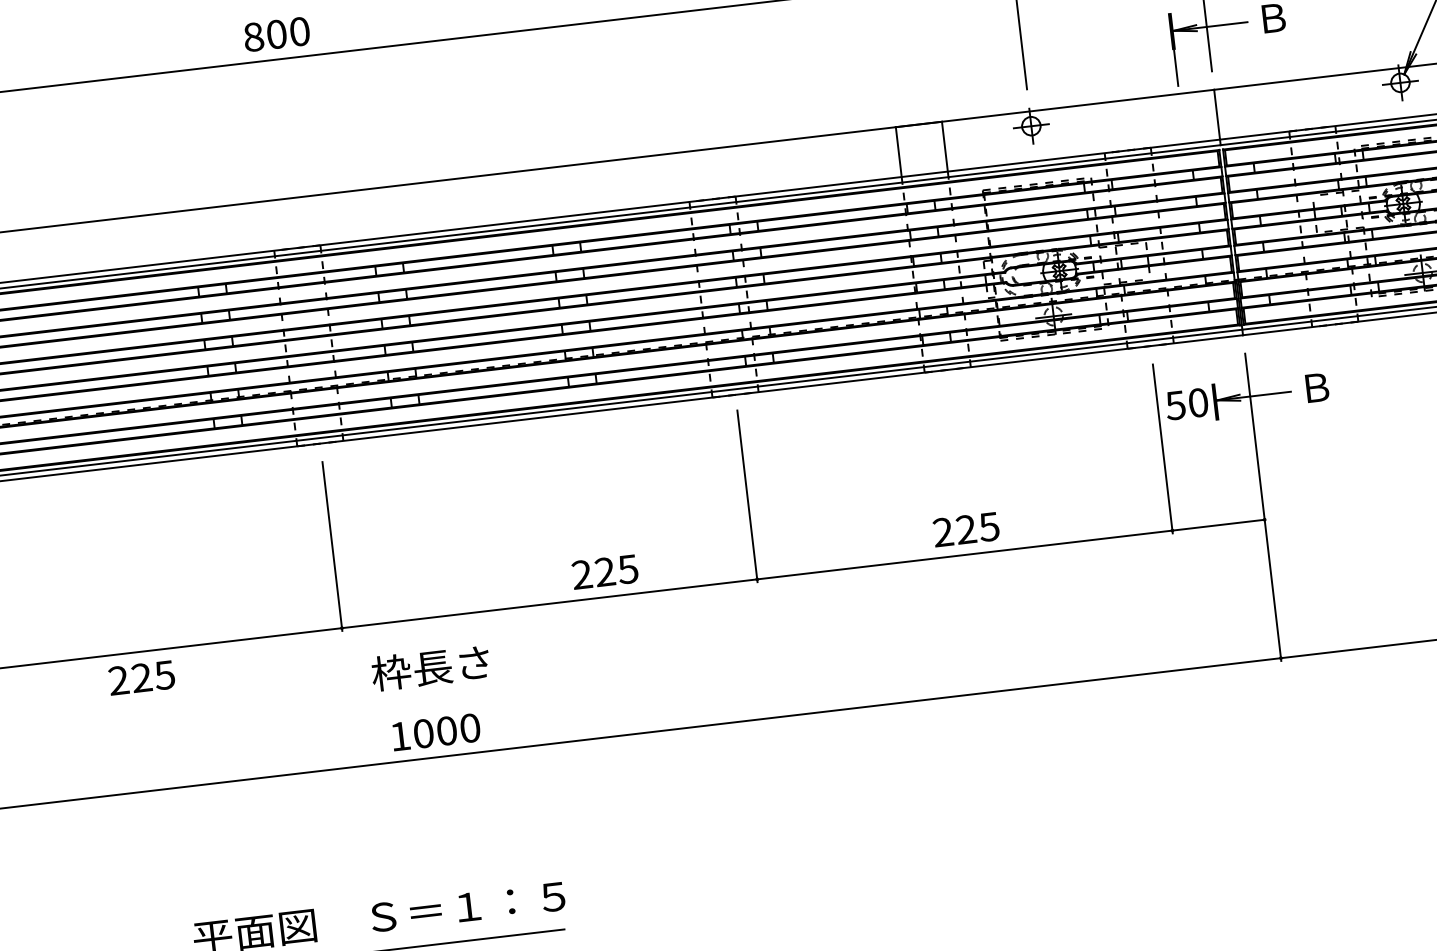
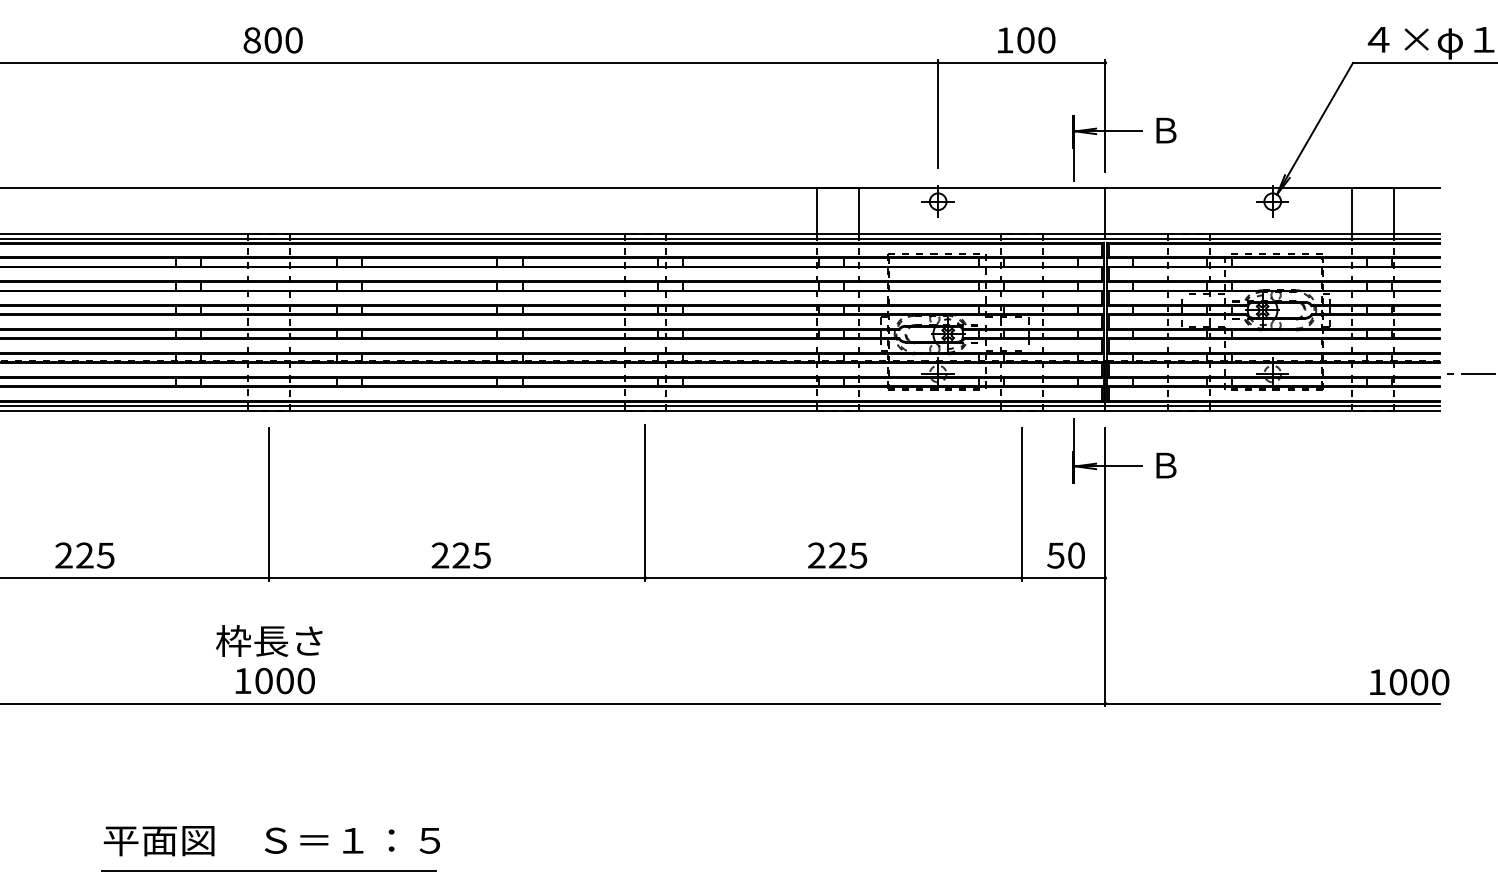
line: (1210, 364) -> (1073, 433), added
text: (1186, 404) -> (1065, 555), moved
text: (604, 572) -> (460, 555), moved
text: (430, 667) -> (269, 640), moved
text: (141, 677) -> (84, 555), moved
text: (435, 732) -> (274, 681), moved

